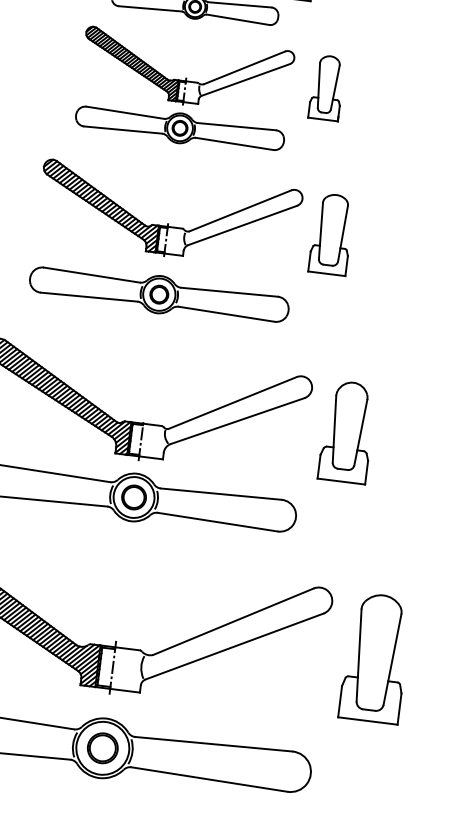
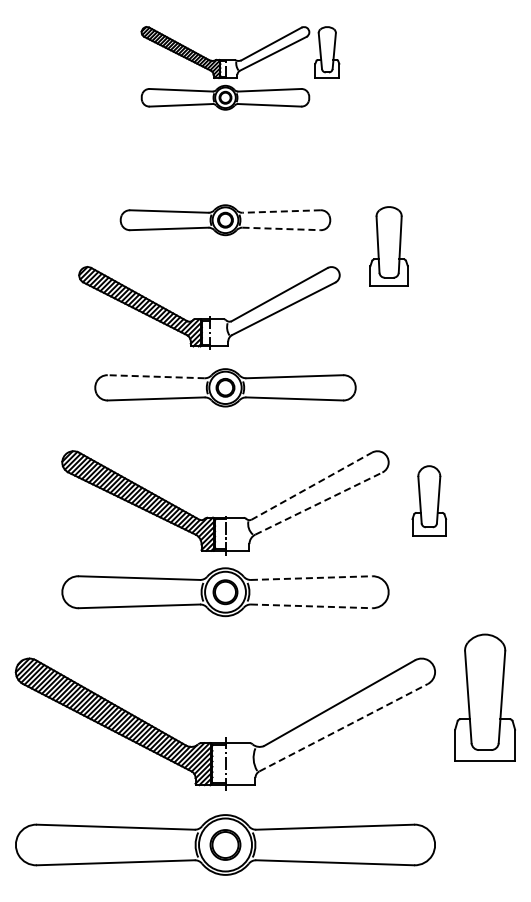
part: (186, 78) -> (225, 169), removed
part: (327, 87) -> (366, 161), removed
line: (236, 126) -> (281, 211), solid -> dashed
line: (235, 143) -> (282, 228), solid -> dashed
part: (168, 223) -> (209, 316), moved
part: (331, 234) -> (388, 246), moved
line: (91, 274) -> (155, 376), solid -> dashed
line: (233, 403) -> (312, 486), solid -> dashed
line: (237, 420) -> (318, 503), solid -> dashed
part: (347, 431) -> (429, 500), size x0.7
line: (221, 494) -> (311, 578), solid -> dashed
line: (217, 522) -> (311, 606), solid -> dashed
line: (234, 646) -> (343, 727), solid -> dashed
part: (375, 657) -> (484, 697), moved

